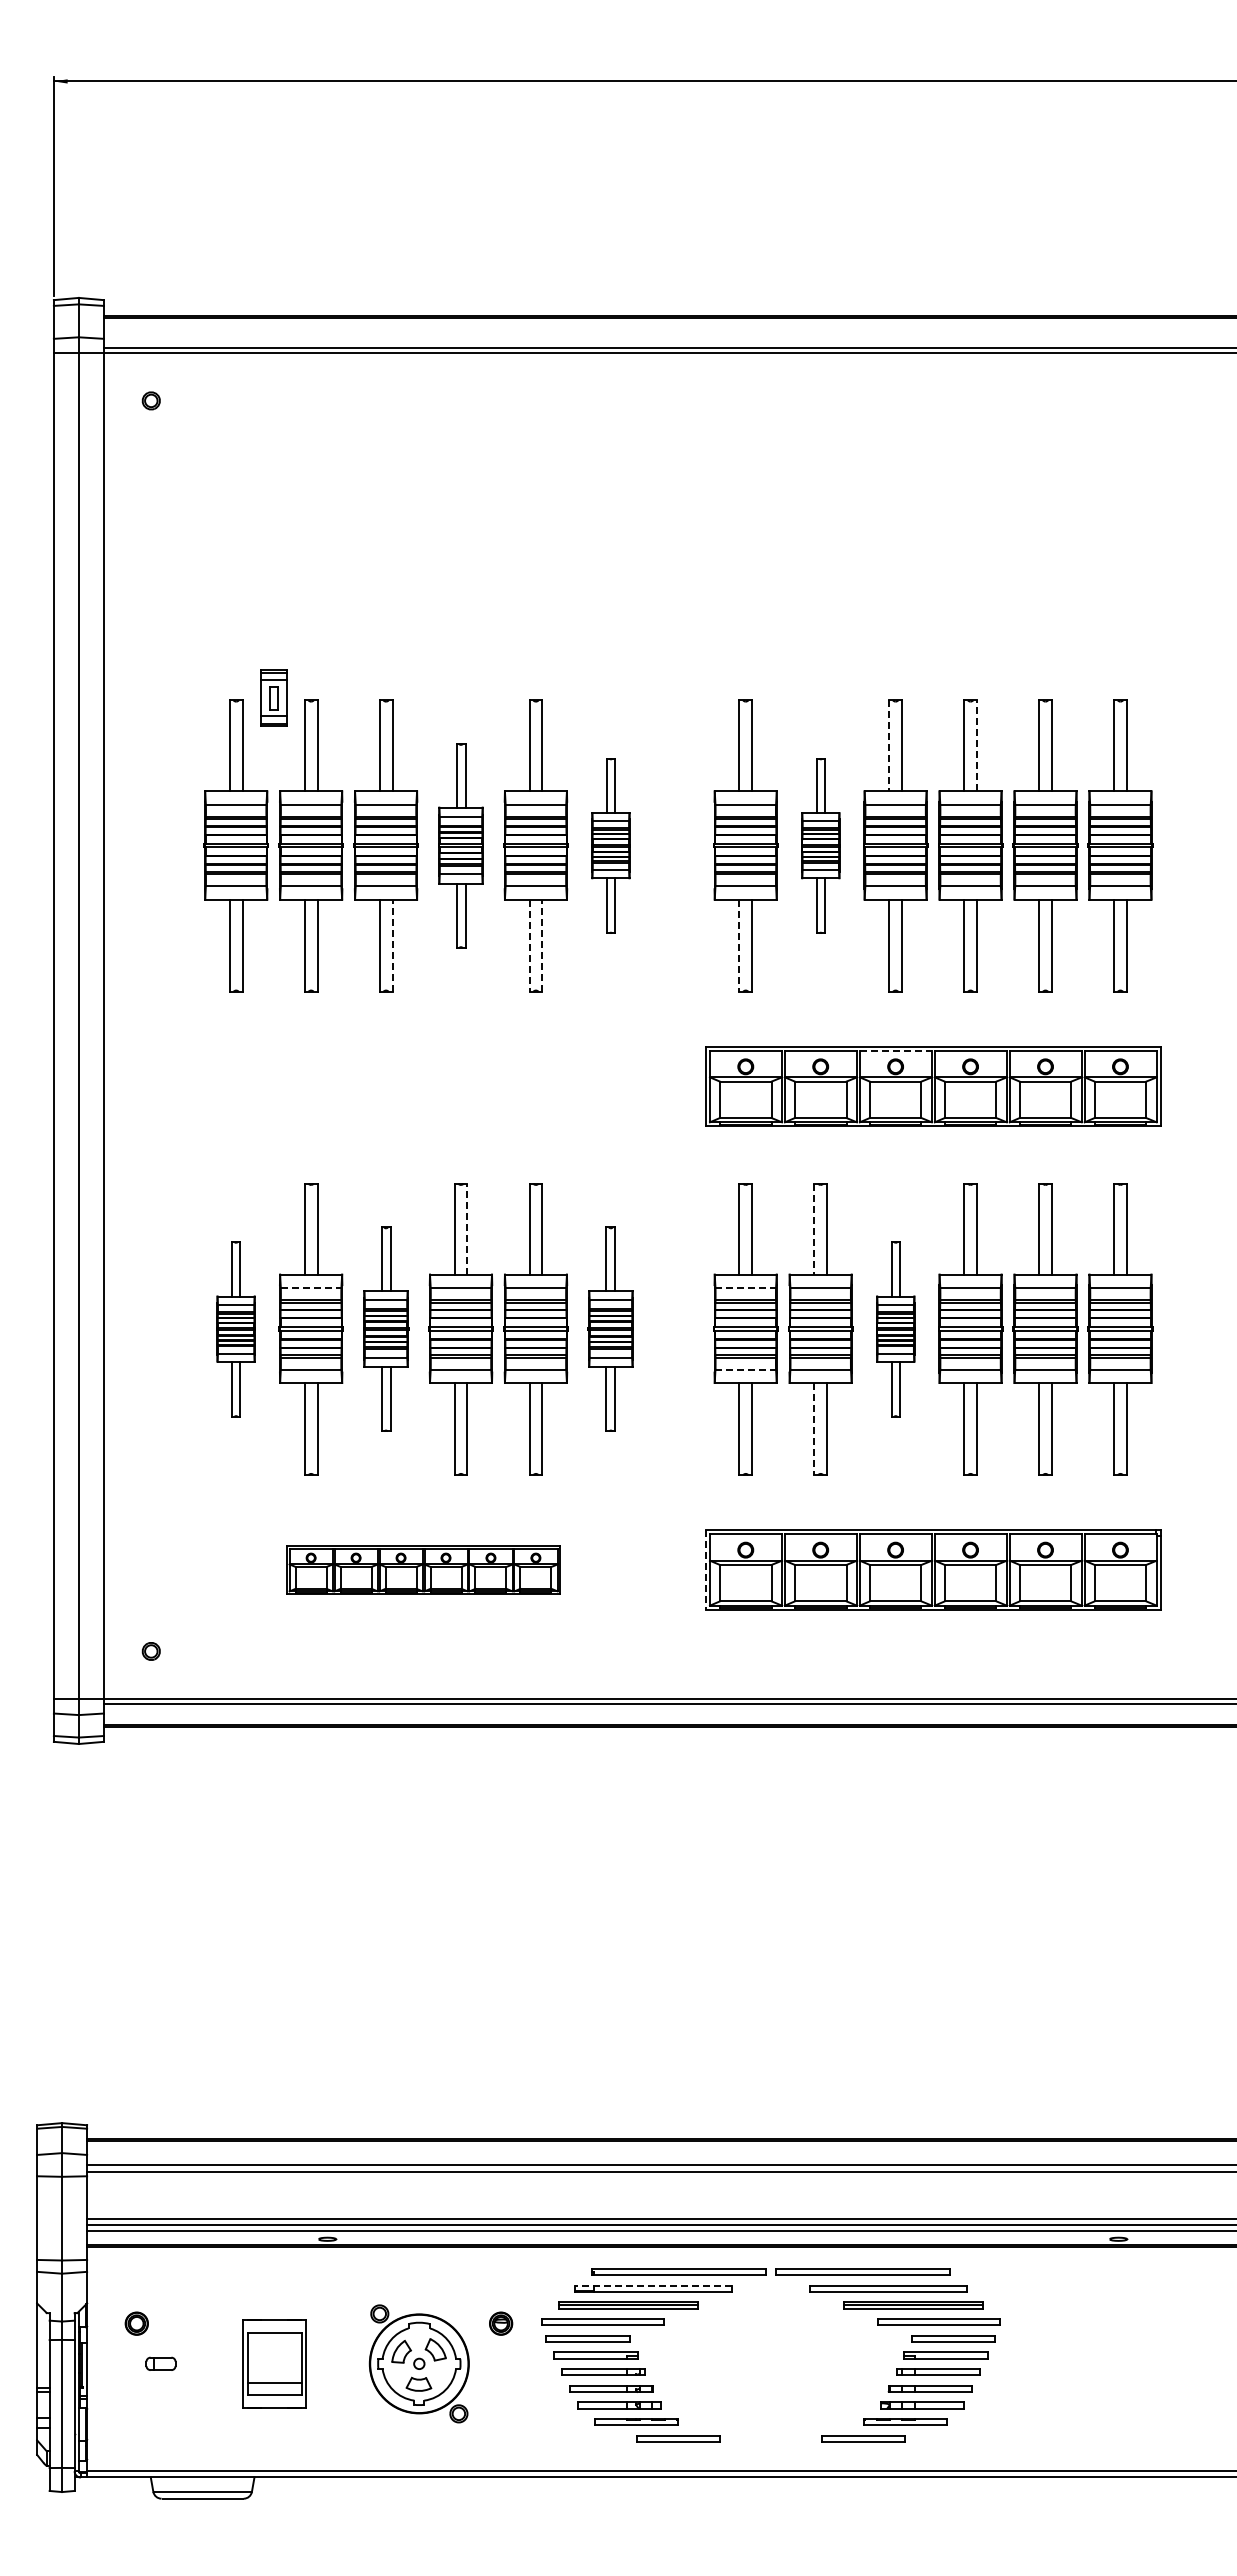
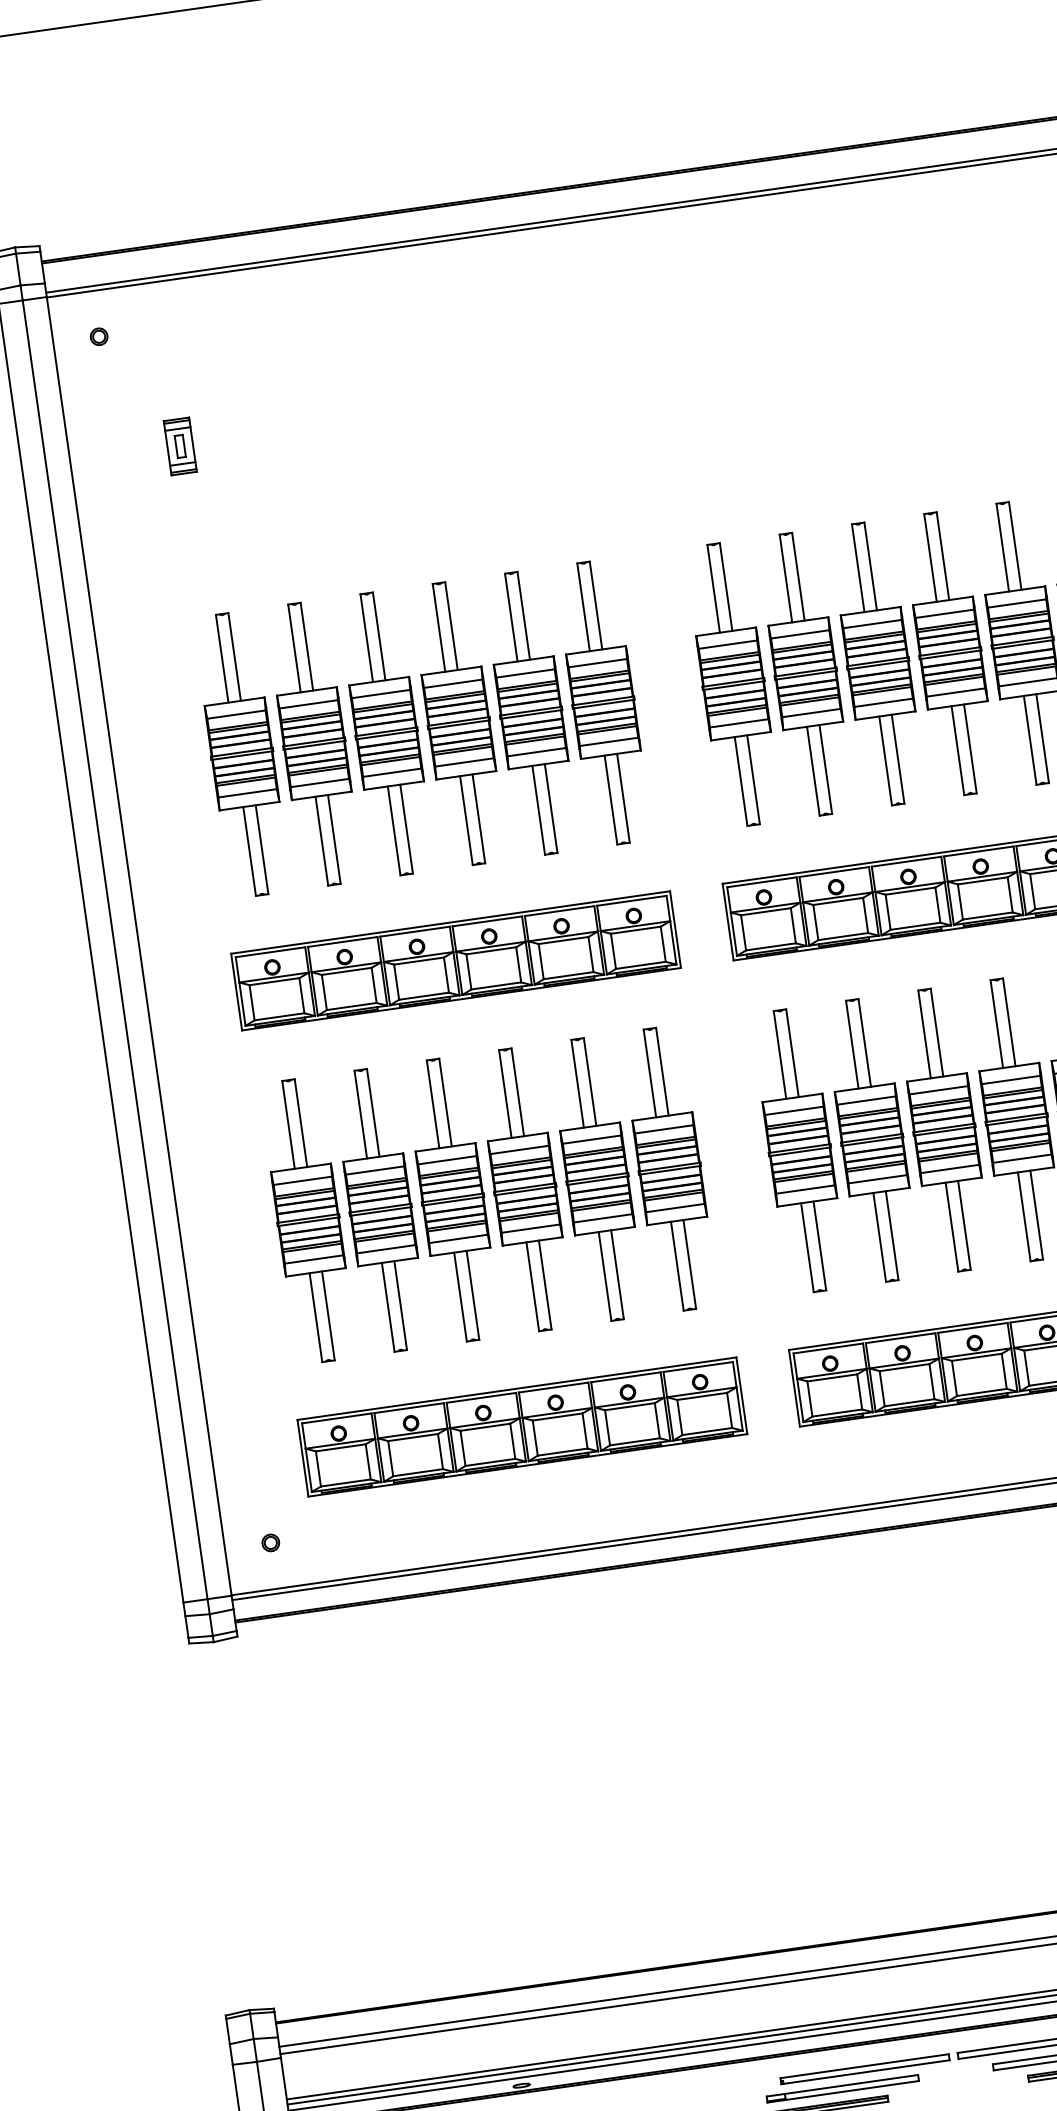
part: (273, 697) -> (179, 445), moved
line: (889, 745) -> (858, 567), dashed -> solid
line: (977, 745) -> (943, 555), dashed -> solid
part: (460, 845) -> (458, 723), size x1.43
part: (610, 845) -> (603, 702), size x1.67
part: (820, 845) -> (805, 673), size x1.67
line: (392, 945) -> (406, 828), dashed -> solid
line: (542, 945) -> (551, 808), dashed -> solid
line: (529, 946) -> (538, 811), dashed -> solid
line: (739, 946) -> (741, 782), dashed -> solid
line: (896, 1051) -> (907, 862), dashed -> solid
part: (423, 1086) -> (455, 960), added
line: (467, 1229) -> (517, 1092), dashed -> solid
line: (814, 1229) -> (852, 1044), dashed -> solid
line: (311, 1288) -> (375, 1170), dashed -> solid
line: (746, 1288) -> (795, 1111), dashed -> solid
part: (235, 1329) -> (307, 1220), size x1.67
part: (385, 1329) -> (452, 1200), size x1.43
part: (610, 1329) -> (669, 1169), size x1.43
part: (895, 1329) -> (944, 1130), size x1.67
line: (746, 1369) -> (806, 1189), dashed -> solid
line: (814, 1429) -> (880, 1237), dashed -> solid
part: (423, 1569) -> (522, 1426), size x1.67
line: (705, 1570) -> (794, 1388), dashed -> solid
line: (653, 2285) -> (842, 2085), dashed -> solid

